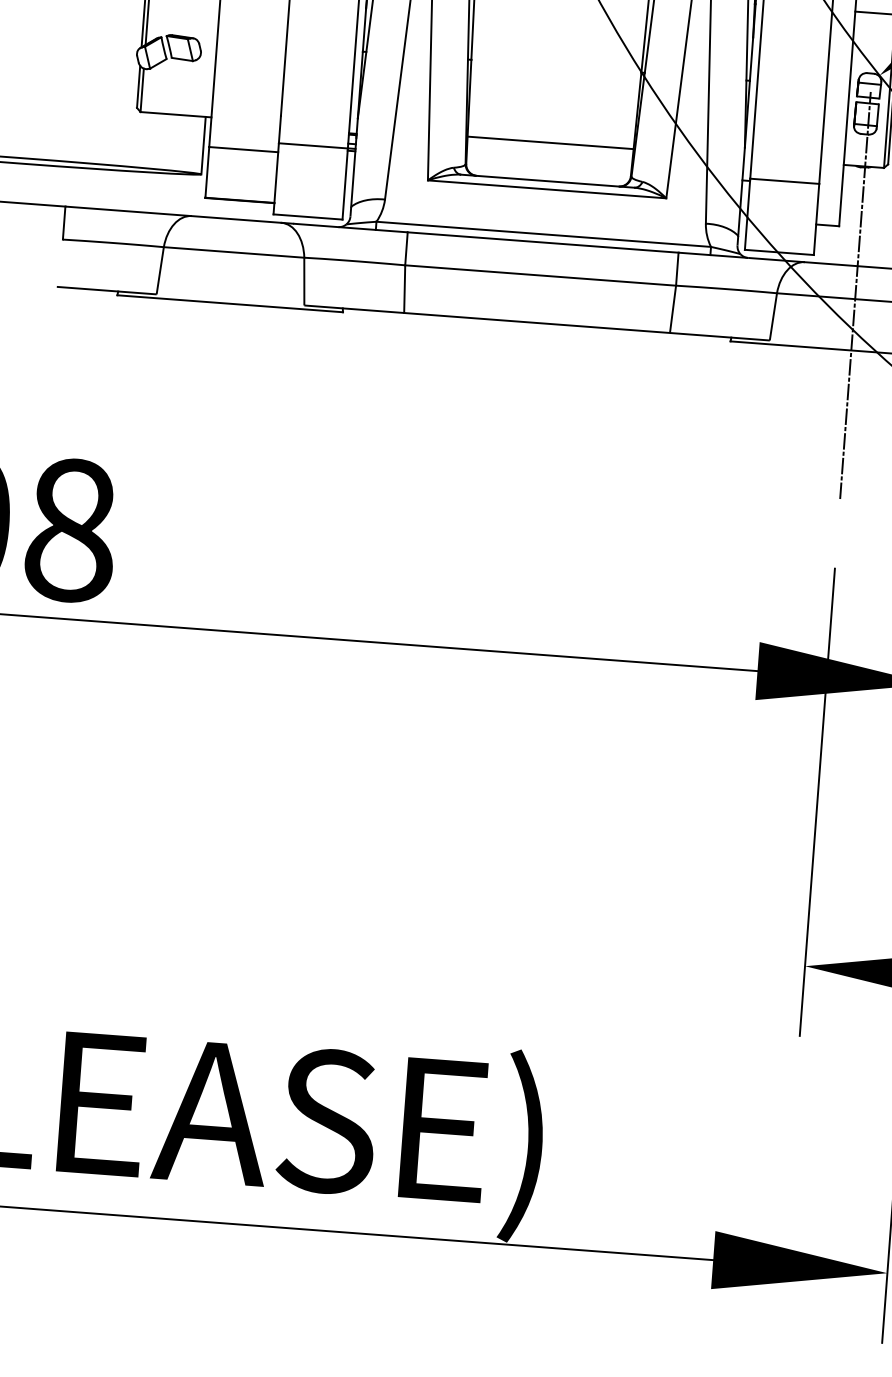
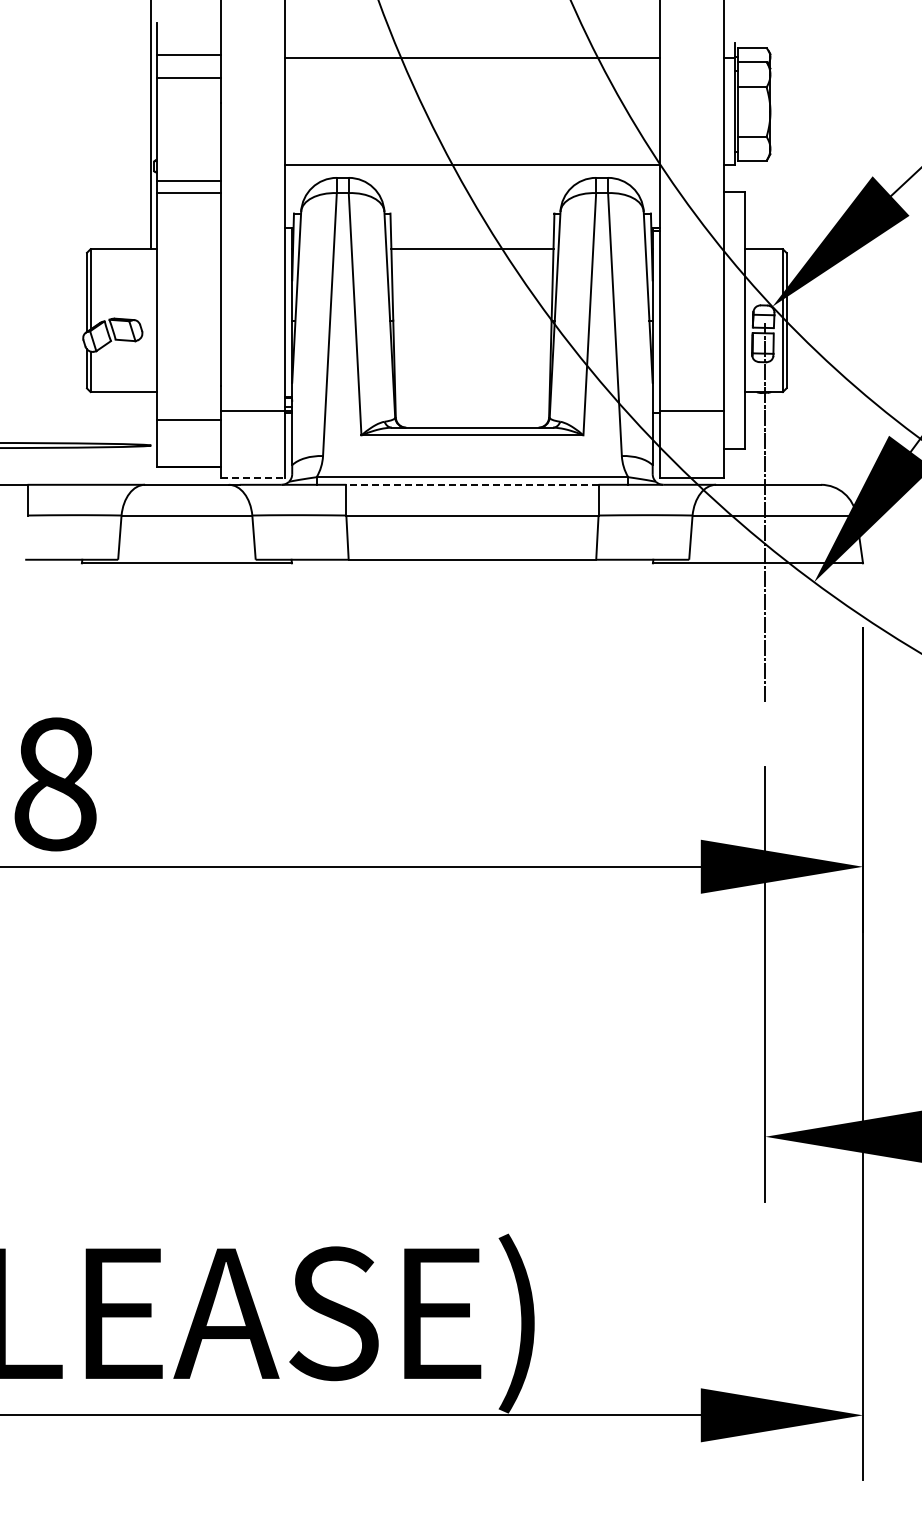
line: (550, 143) -> (472, 392), removed
line: (203, 145) -> (151, 418), removed
line: (308, 216) -> (253, 477), solid -> dashed
line: (542, 242) -> (471, 484), solid -> dashed

